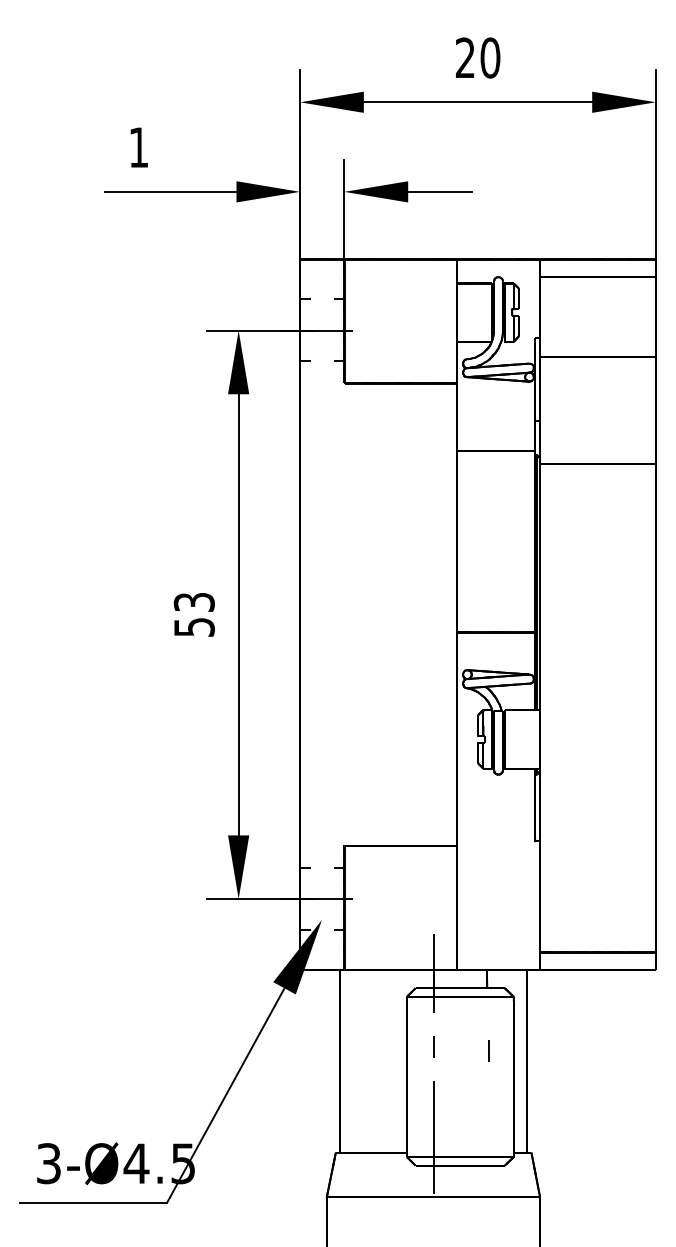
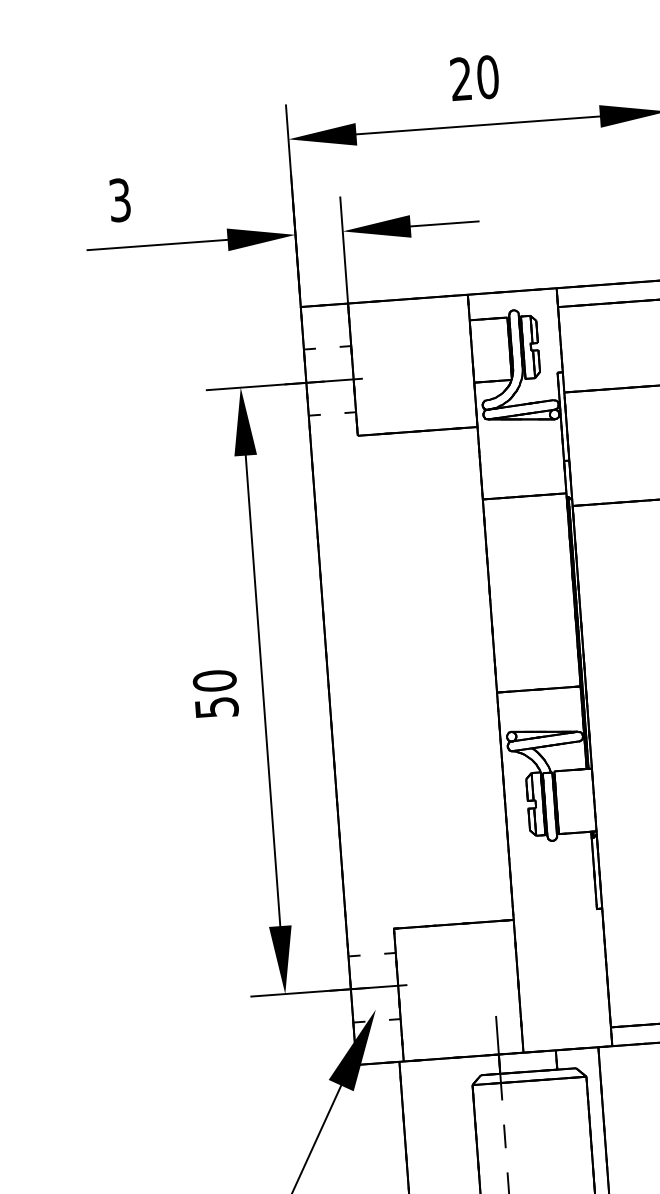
text: (138, 147) -> (119, 200), 1 -> 3
text: (193, 602) -> (213, 681), 53 -> 50
line: (488, 1050) -> (563, 1135), removed

